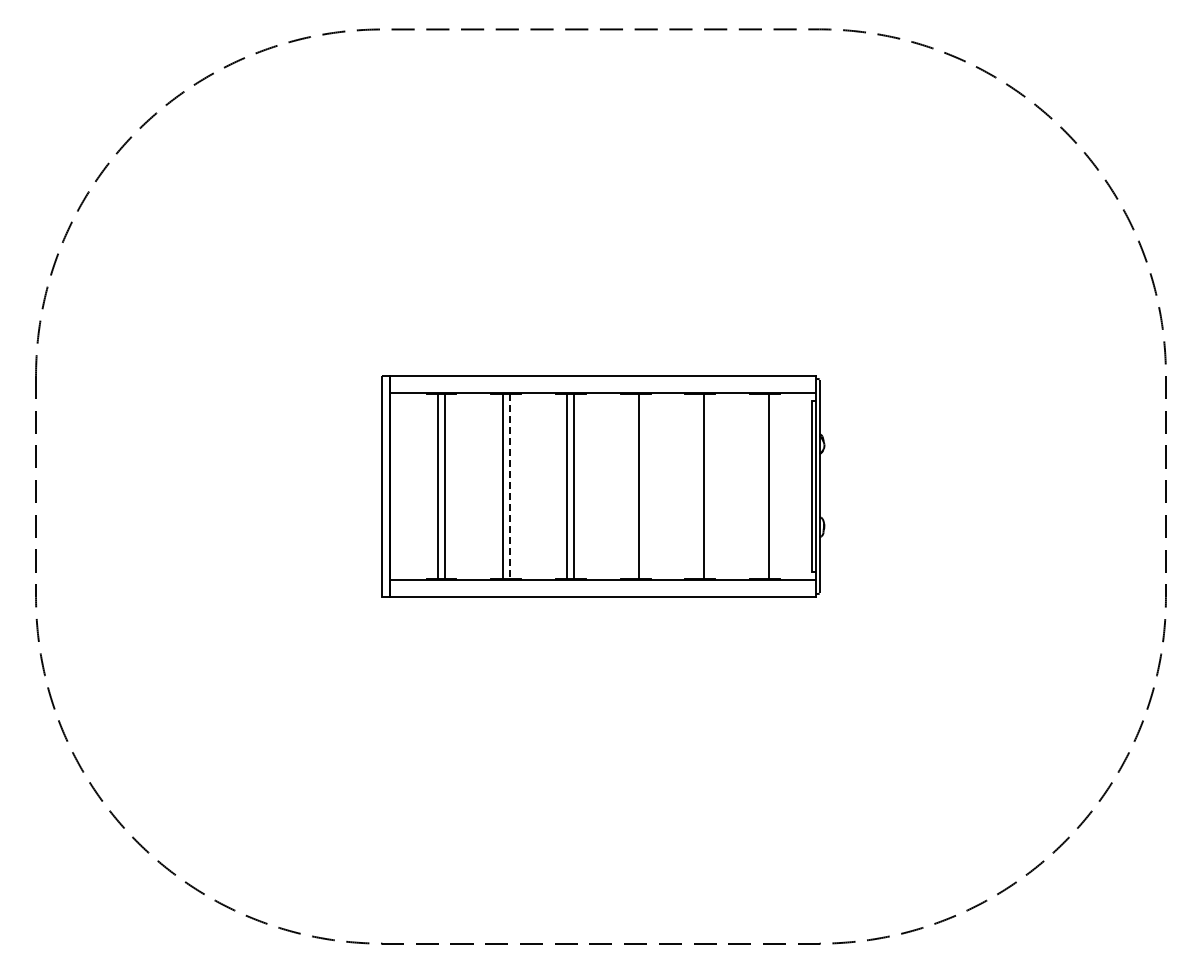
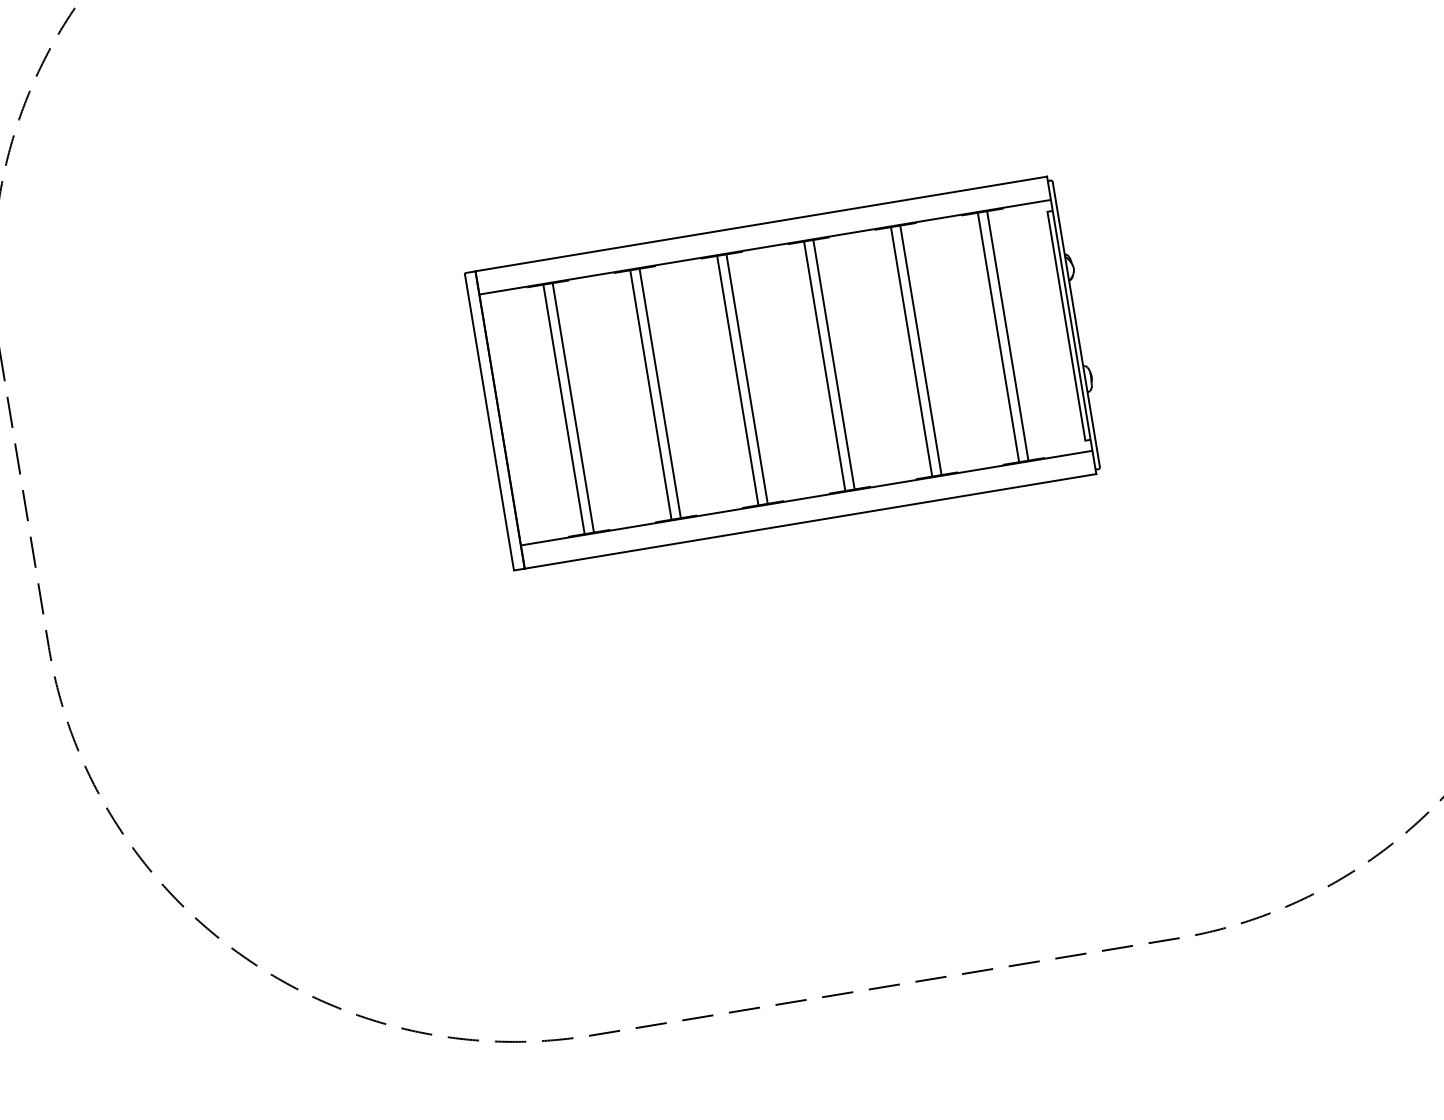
line: (509, 486) -> (659, 393), dashed -> solid
line: (632, 486) -> (825, 366), added
line: (696, 486) -> (911, 351), added
line: (761, 486) -> (998, 337), added

